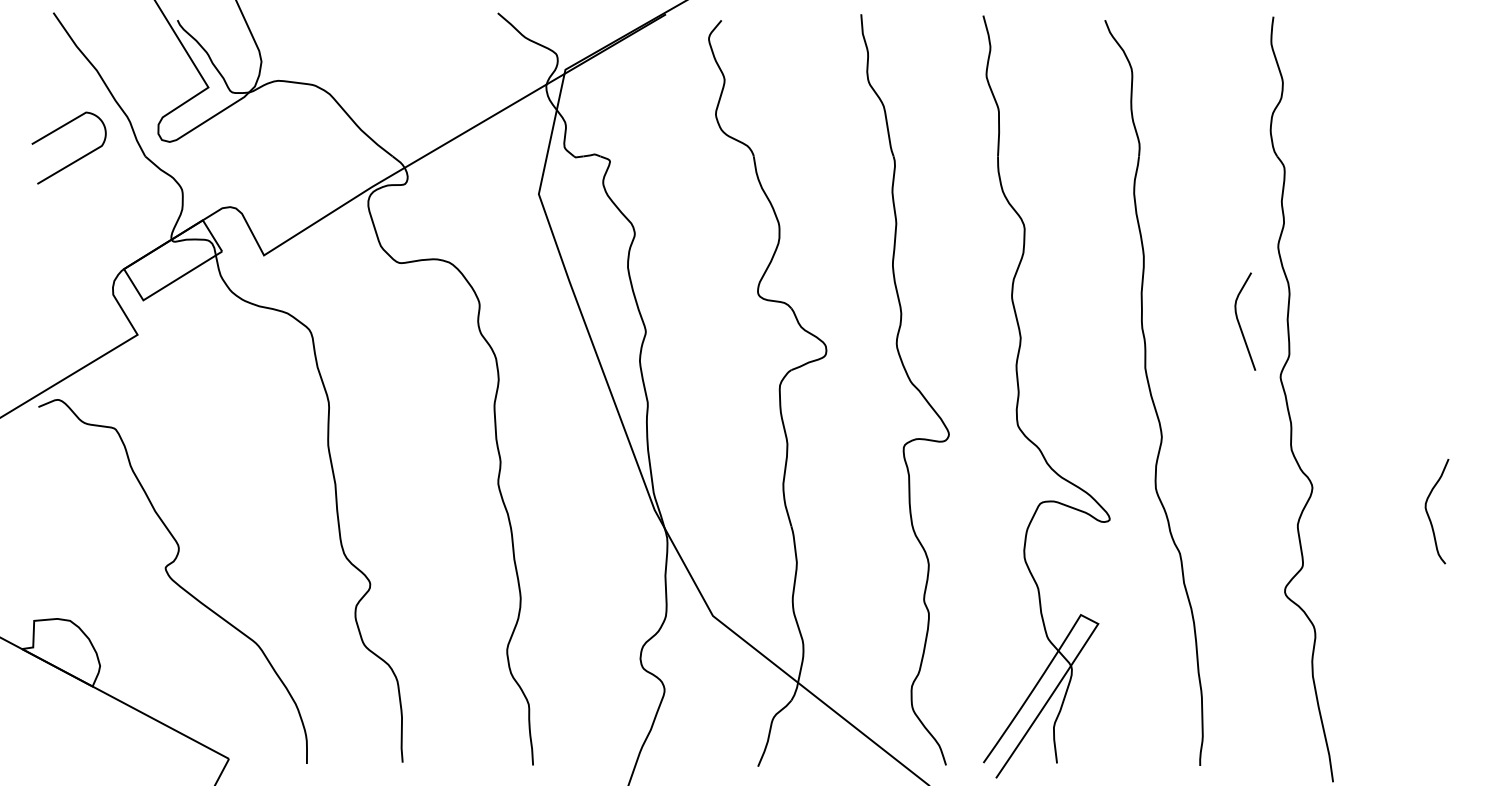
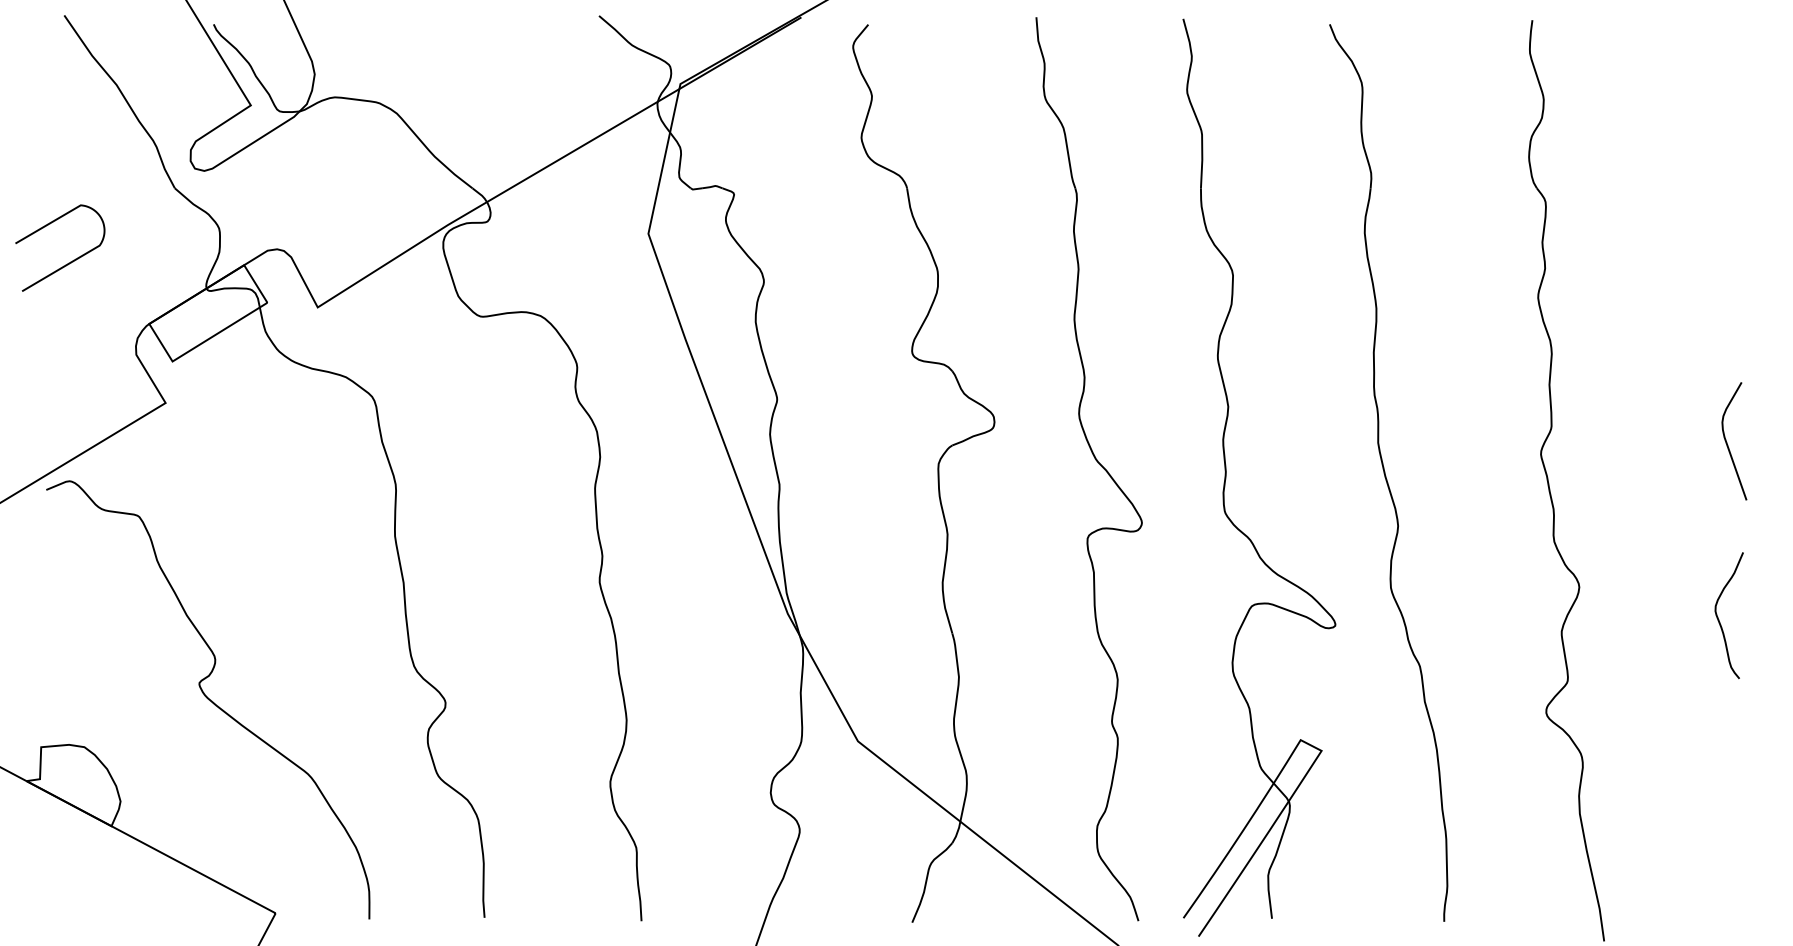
curve: (76, 159) -> (69, 261), moved
curve: (1240, 324) -> (1728, 444), moved

